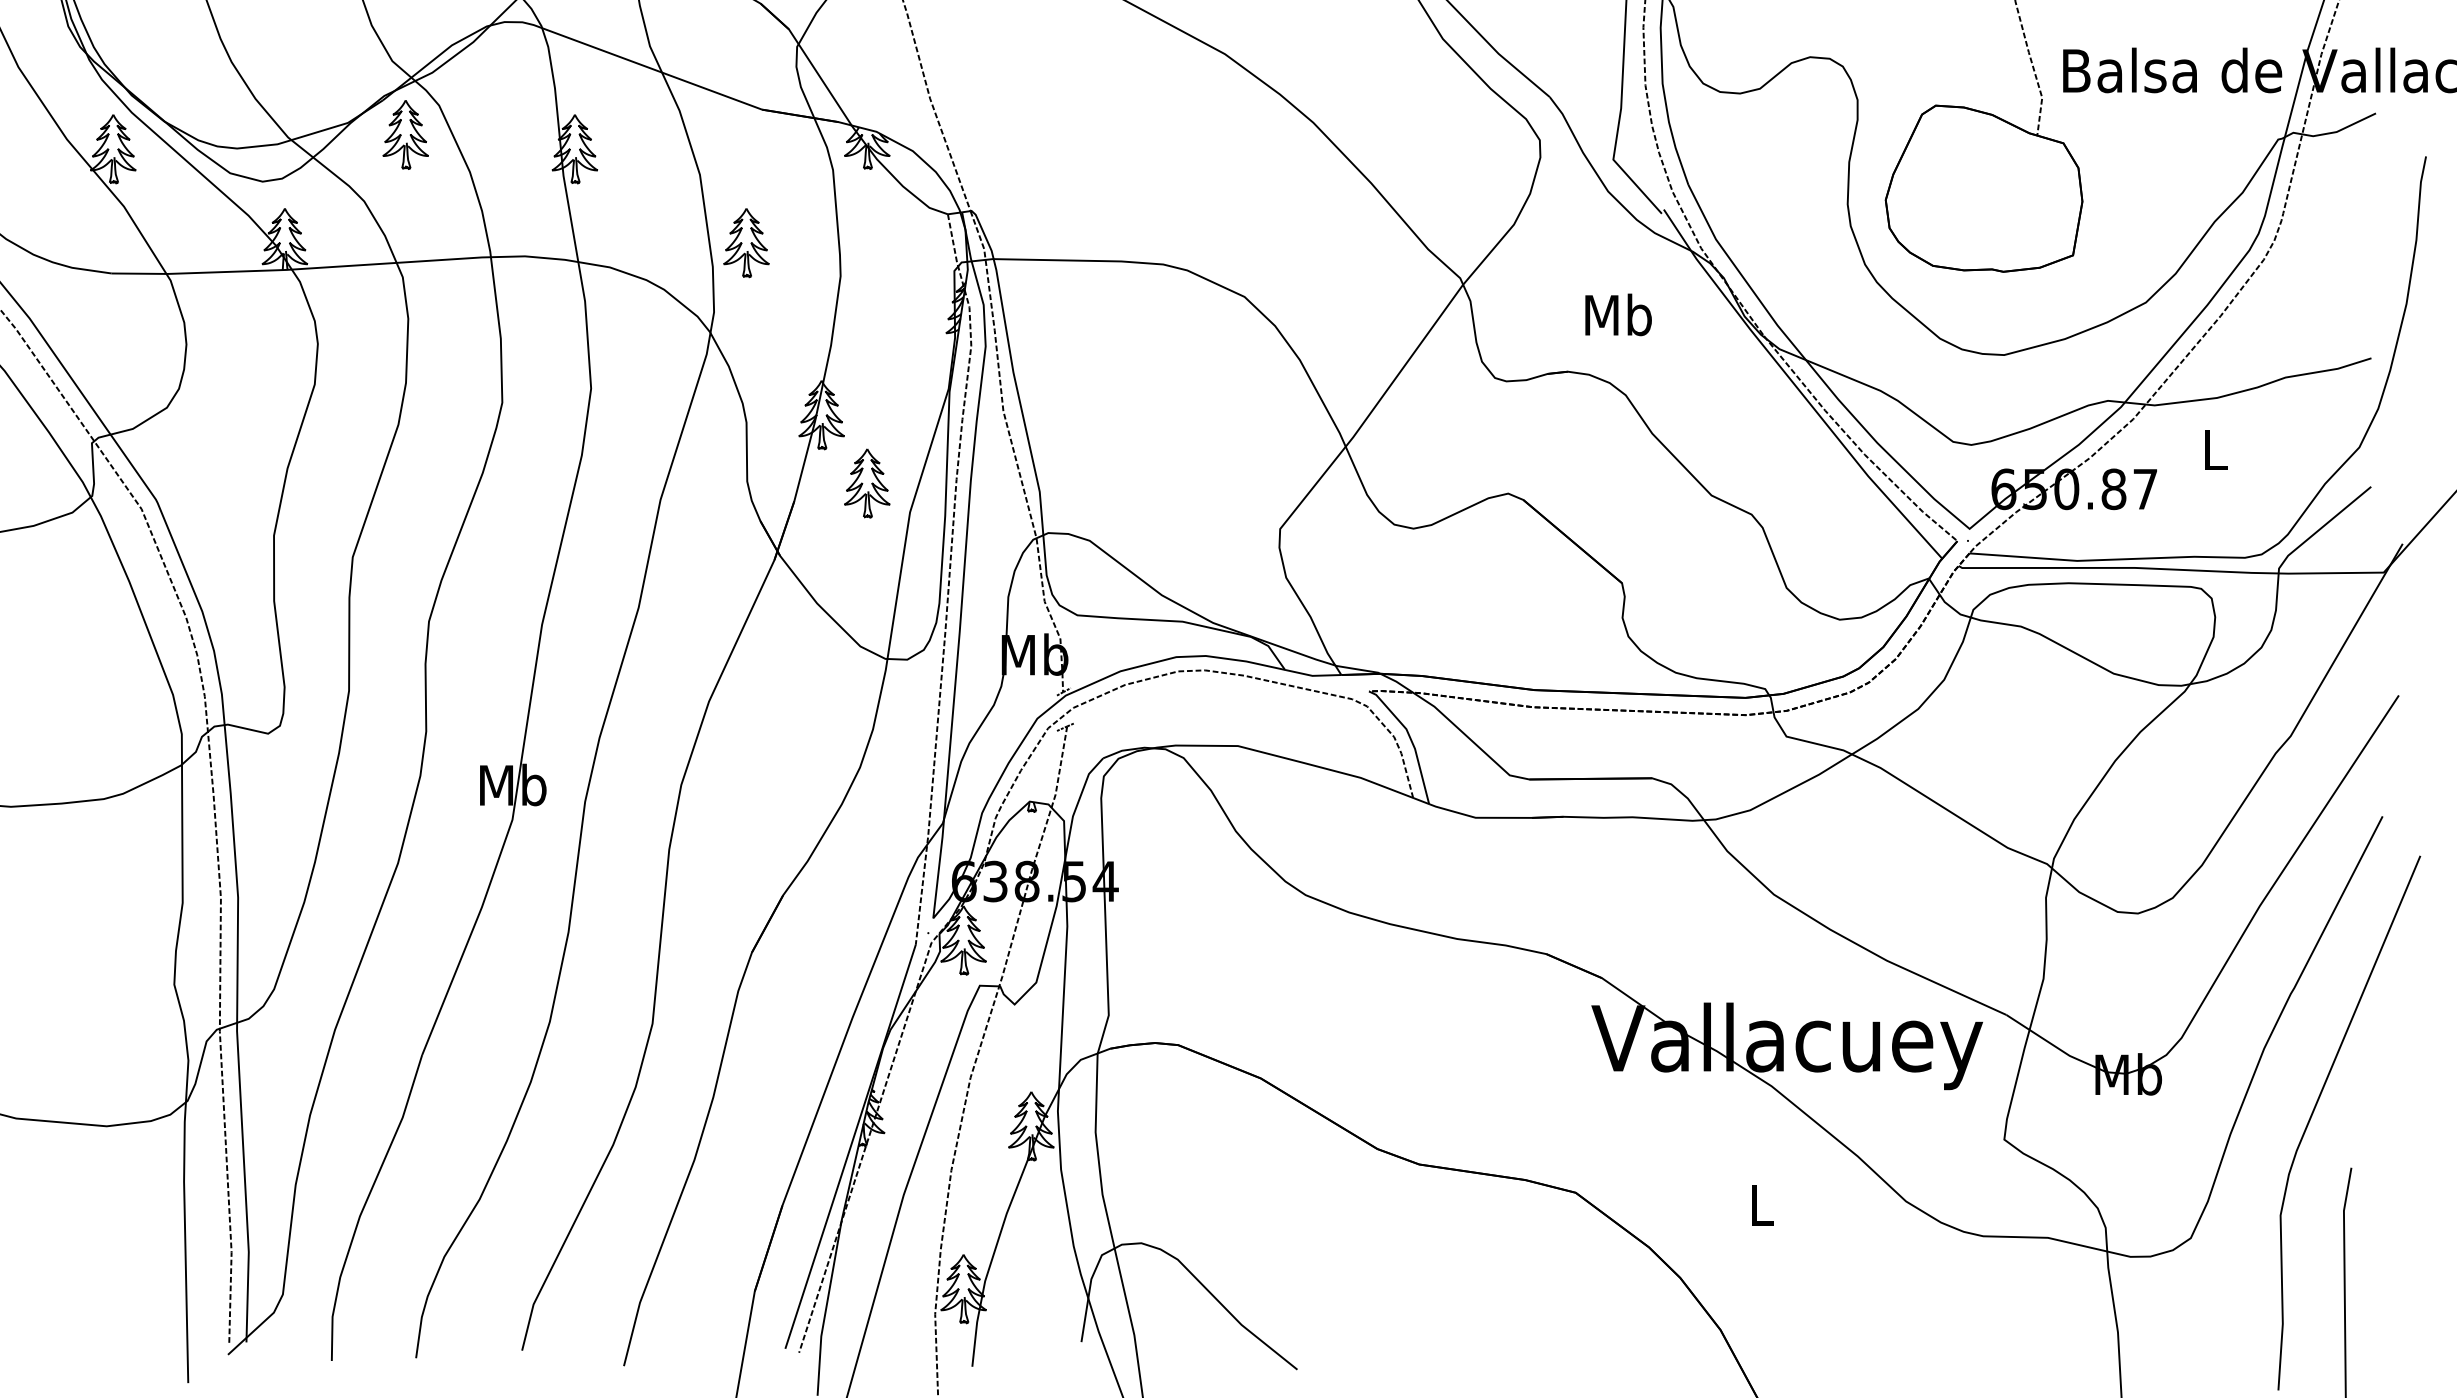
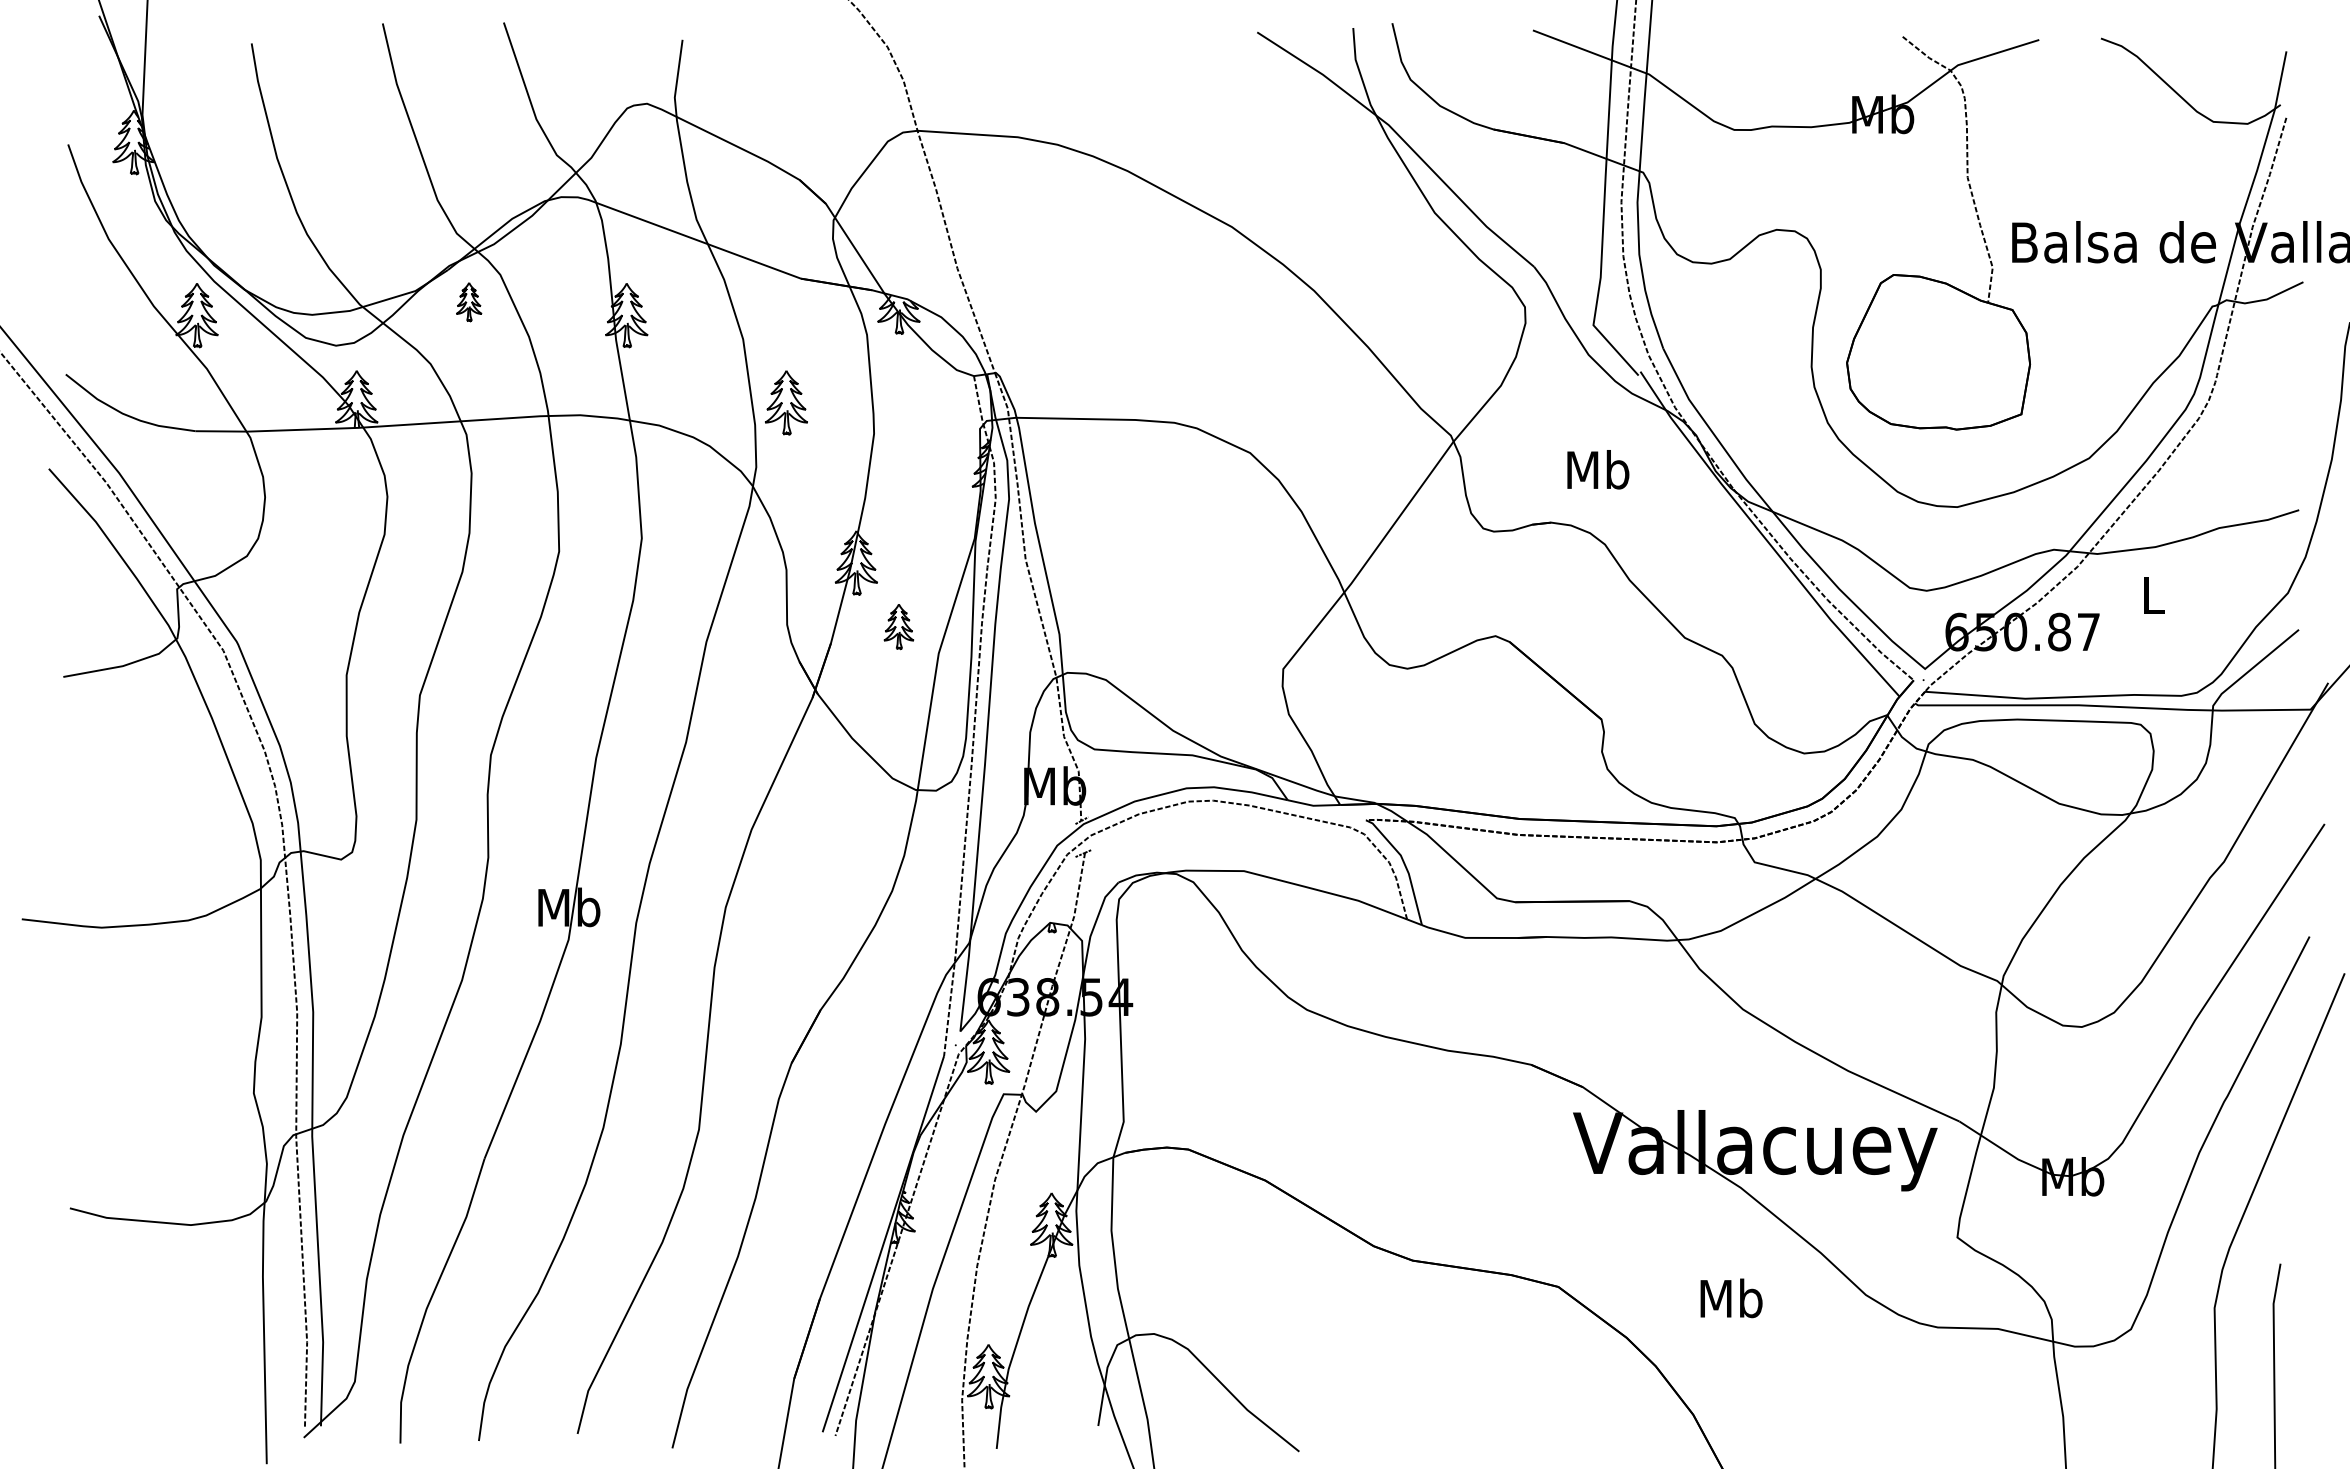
part: (404, 134) -> (468, 301), size x0.6
part: (866, 483) -> (898, 626), size x0.7
text: (1761, 1205) -> (1731, 1298), L -> Mb

